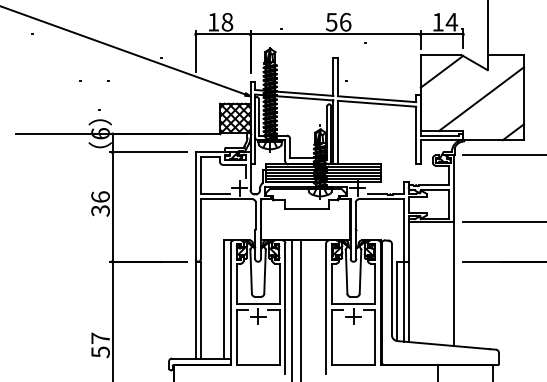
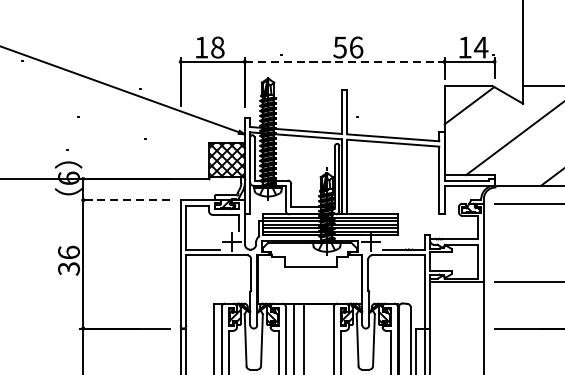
line: (336, 34) -> (345, 61), solid -> dashed
line: (147, 152) -> (124, 200), solid -> dashed

